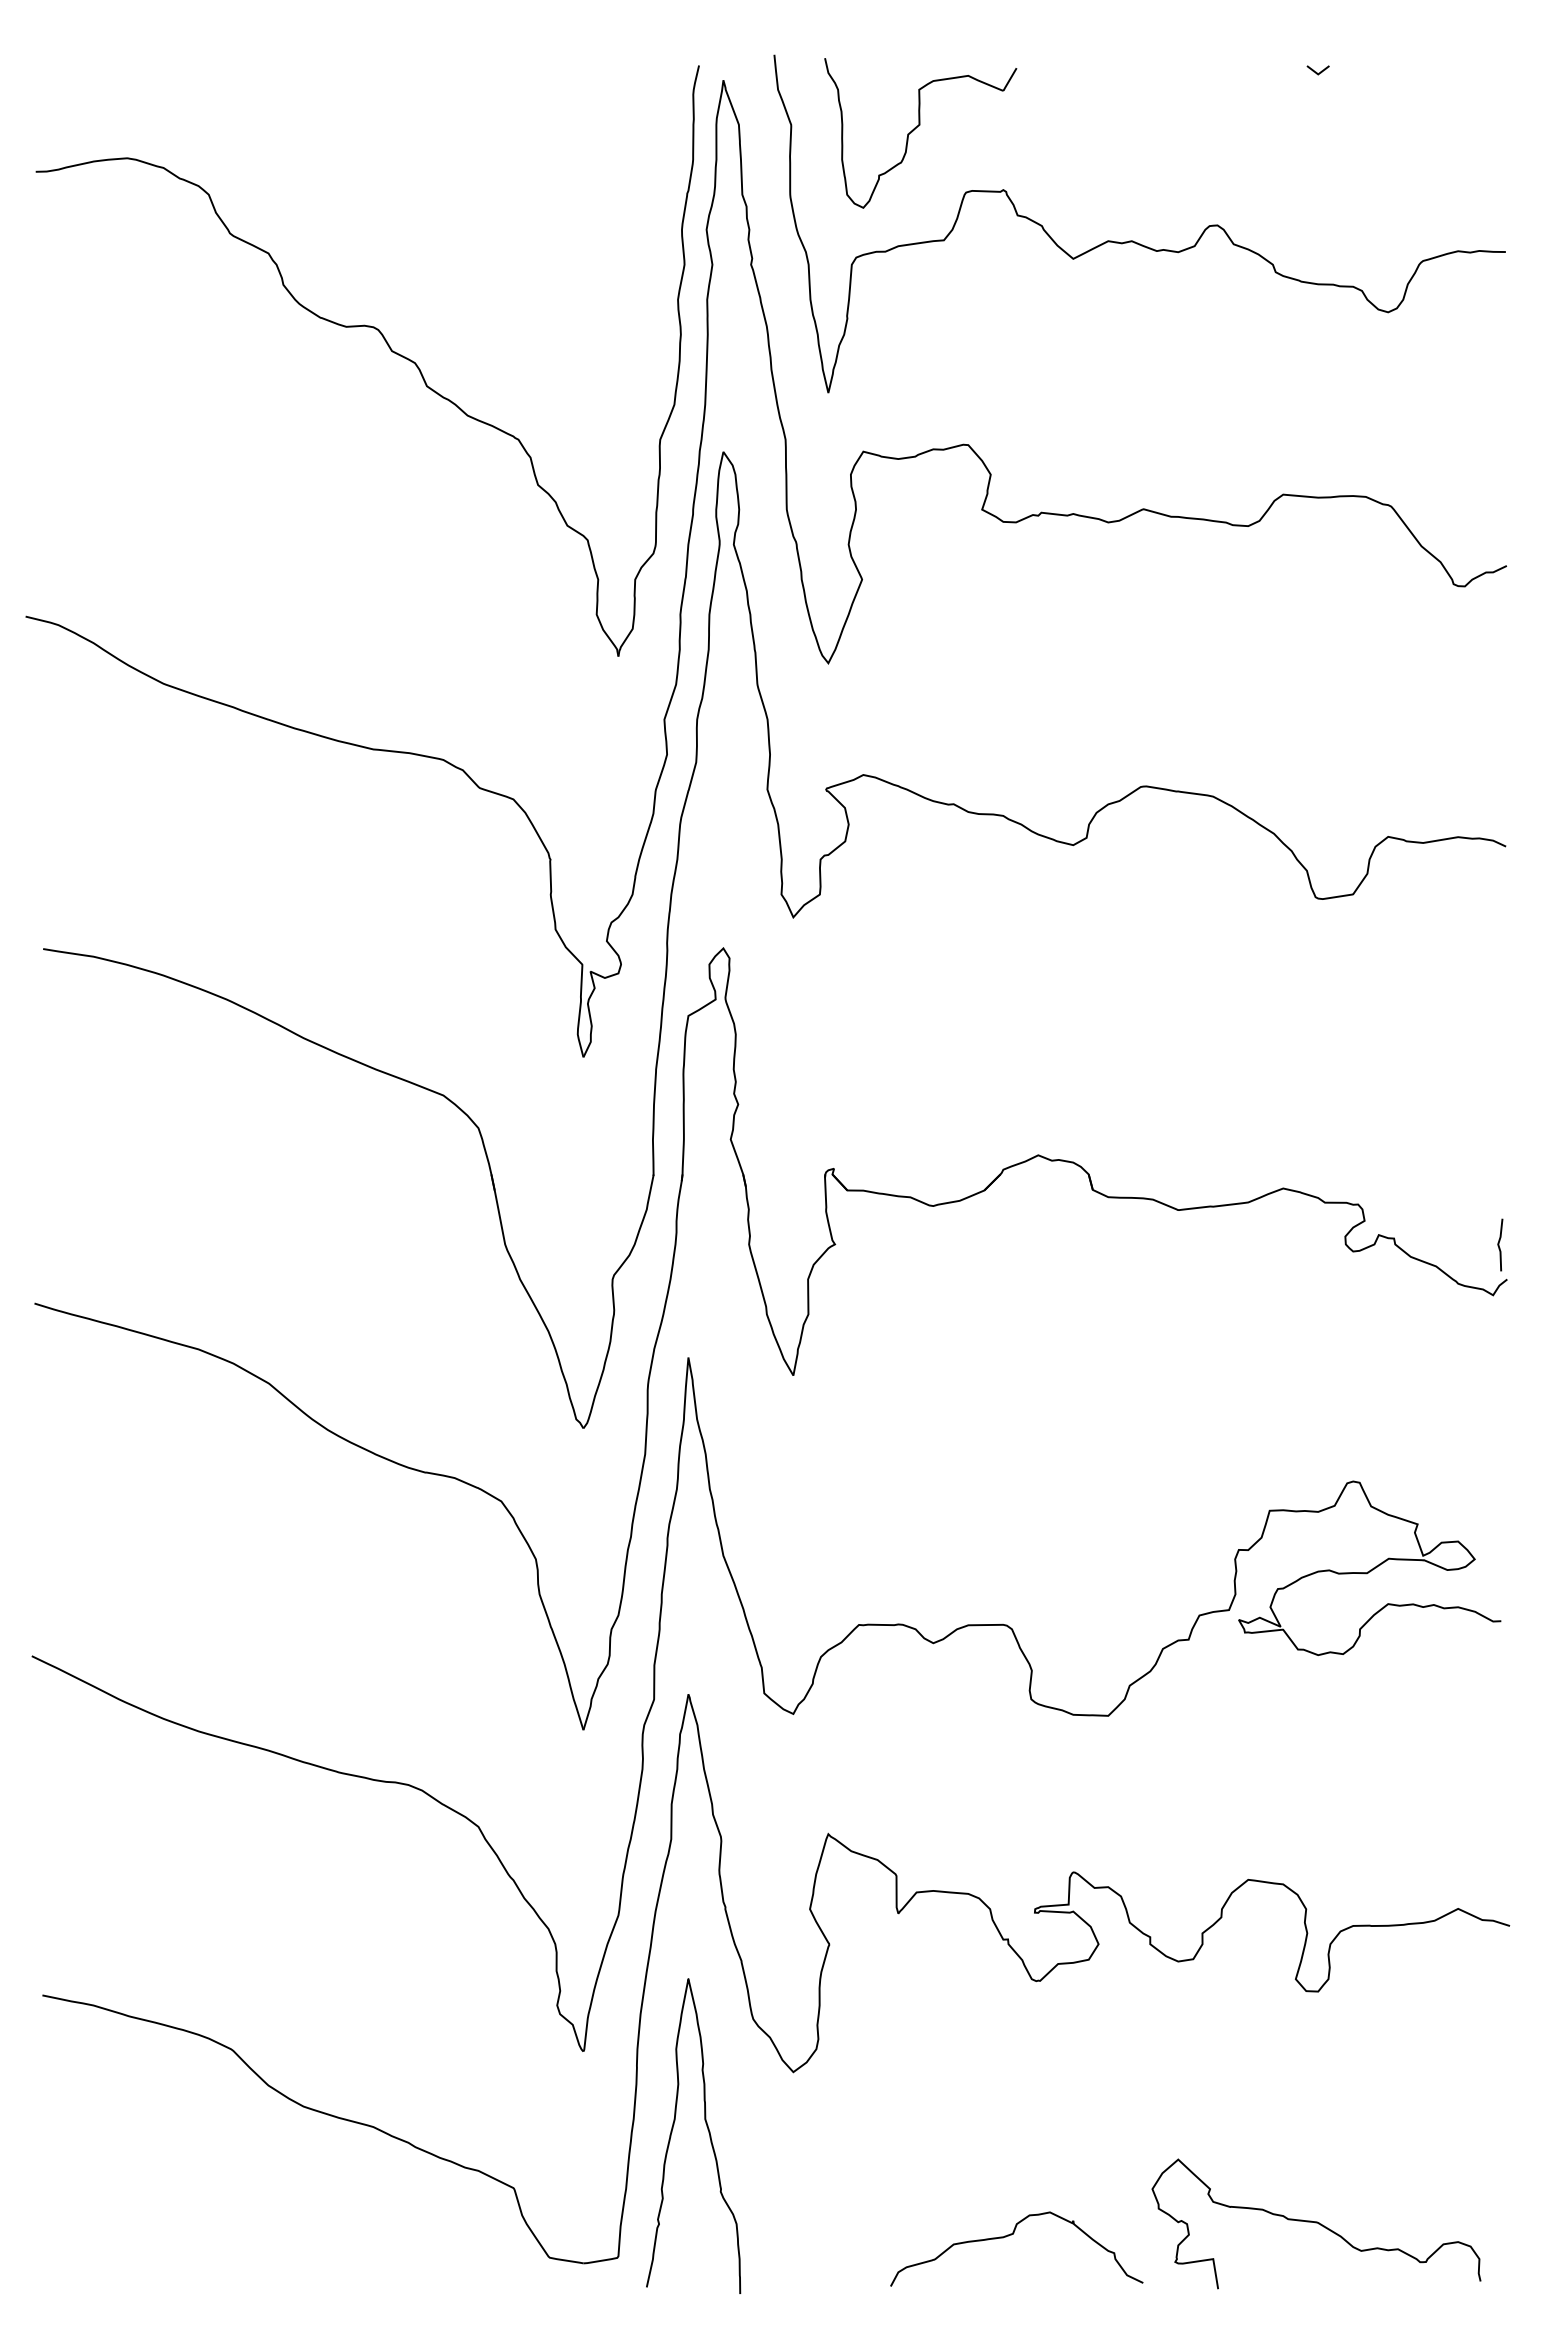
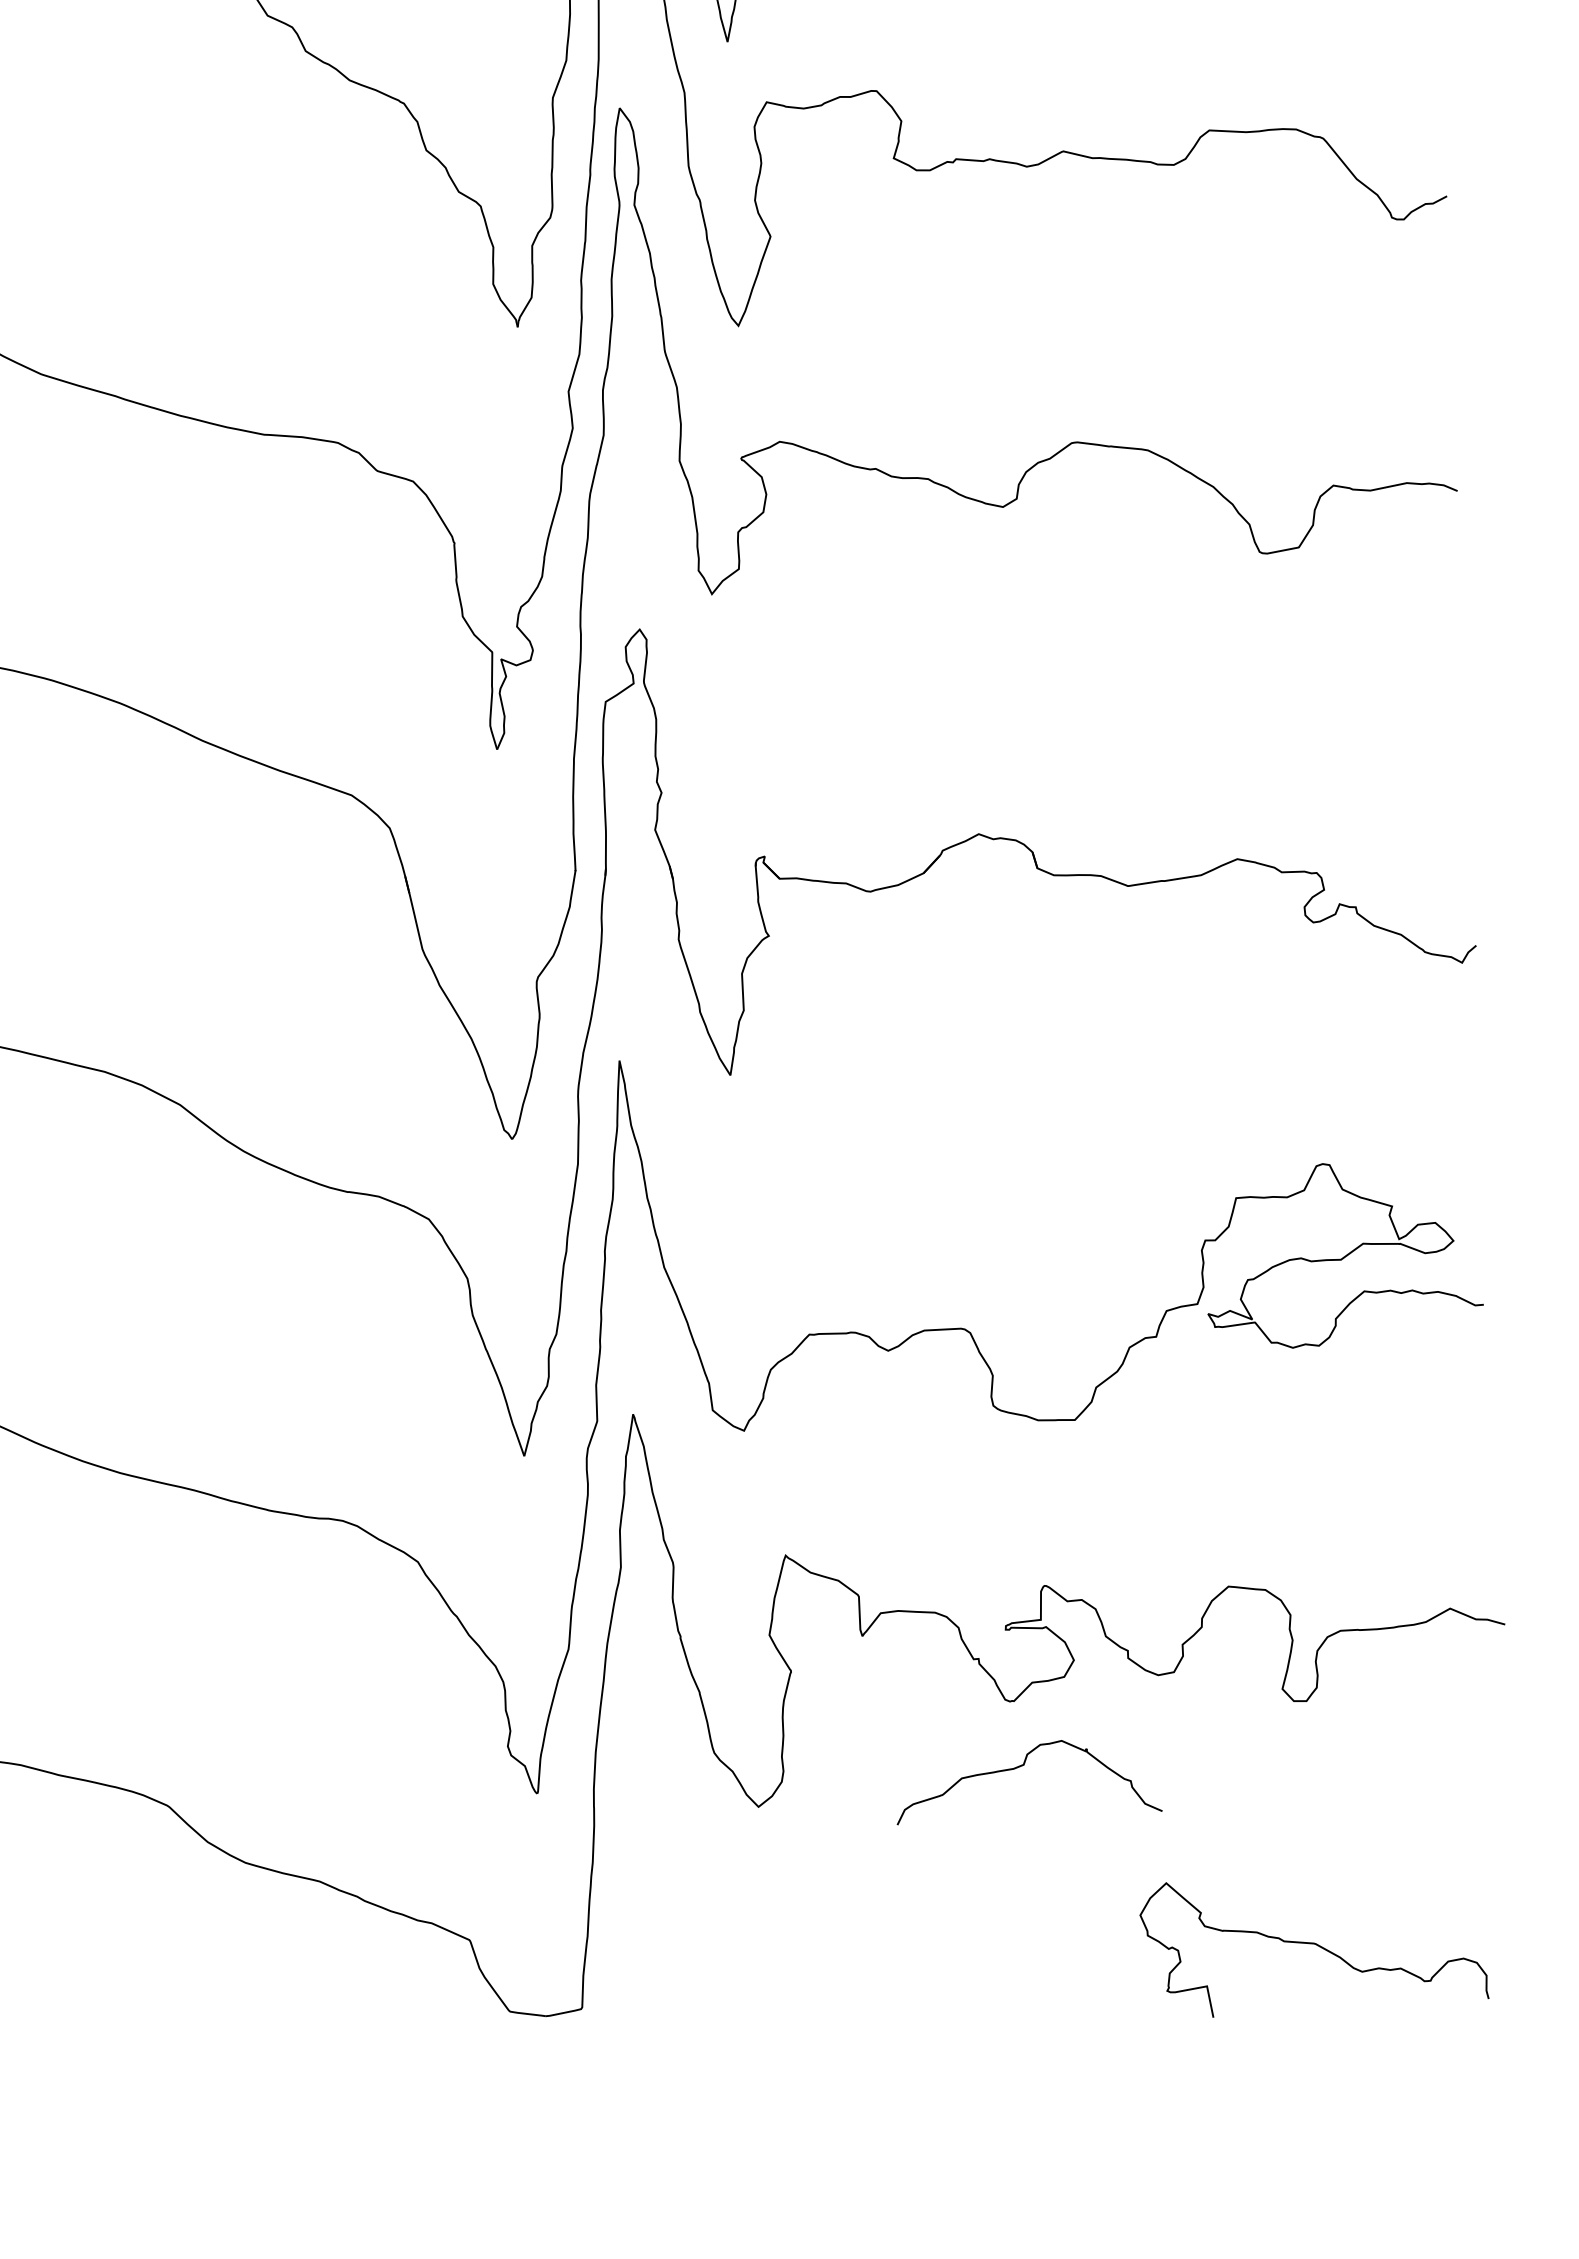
line: (1499, 1244) -> (1466, 909), removed
curve: (708, 2133) -> (671, 1874), removed
curve: (1011, 2235) -> (1022, 1766), moved

